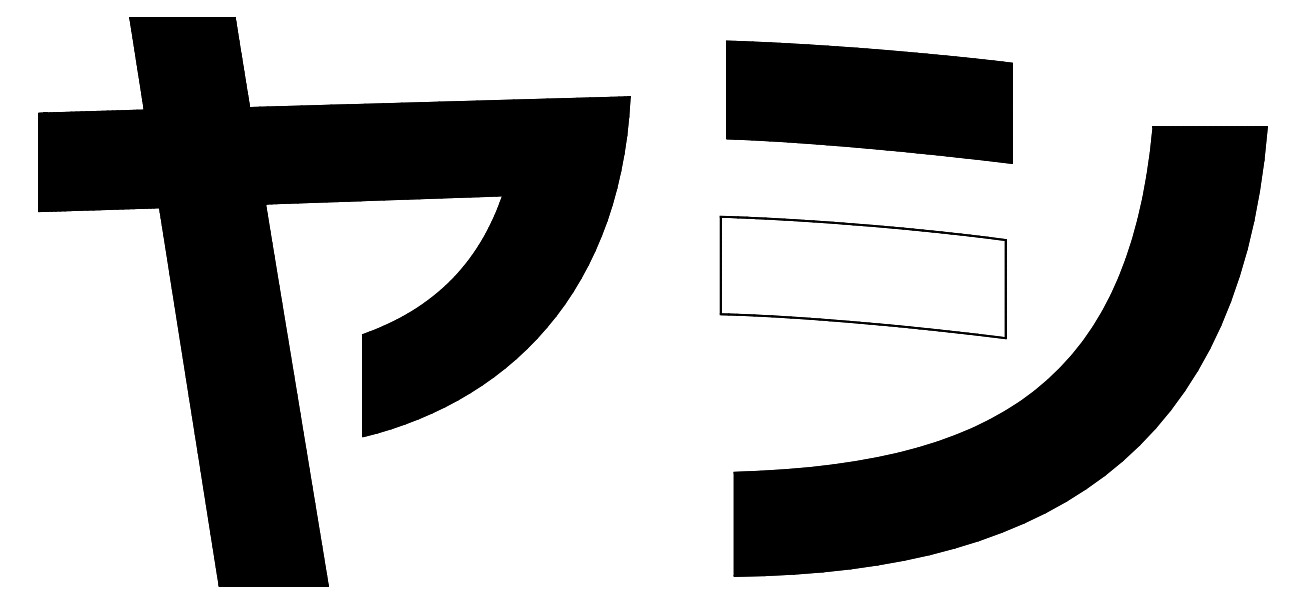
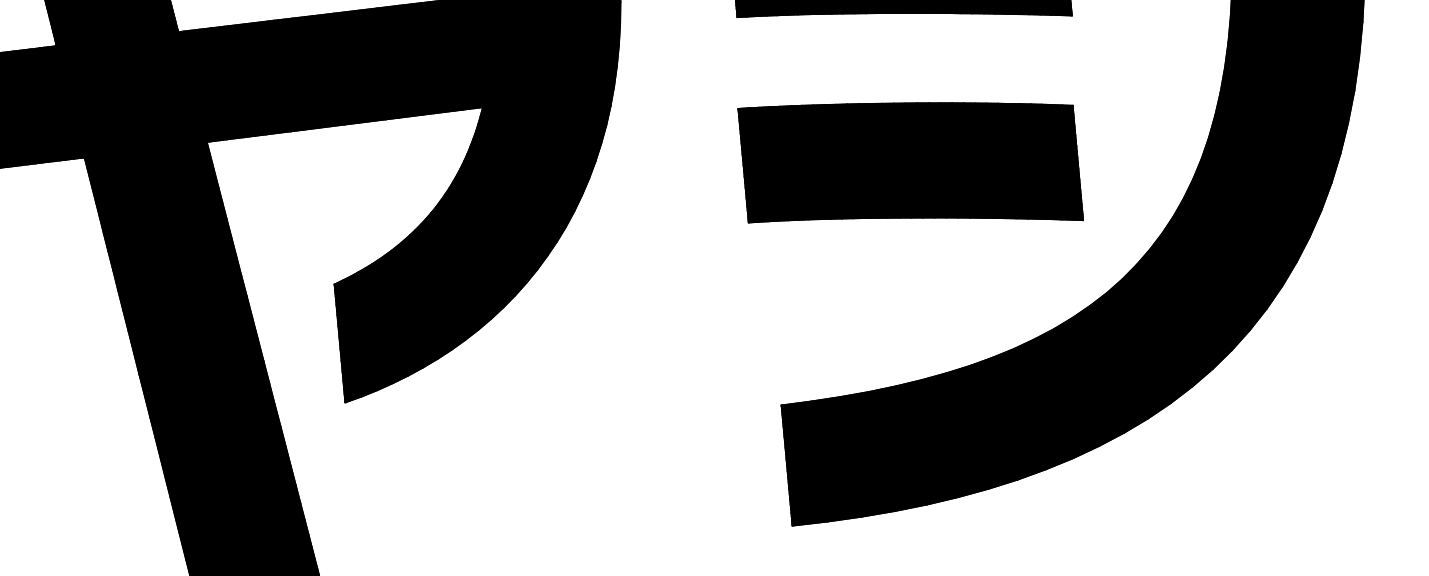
fill: (862, 277) -> (910, 164), added

